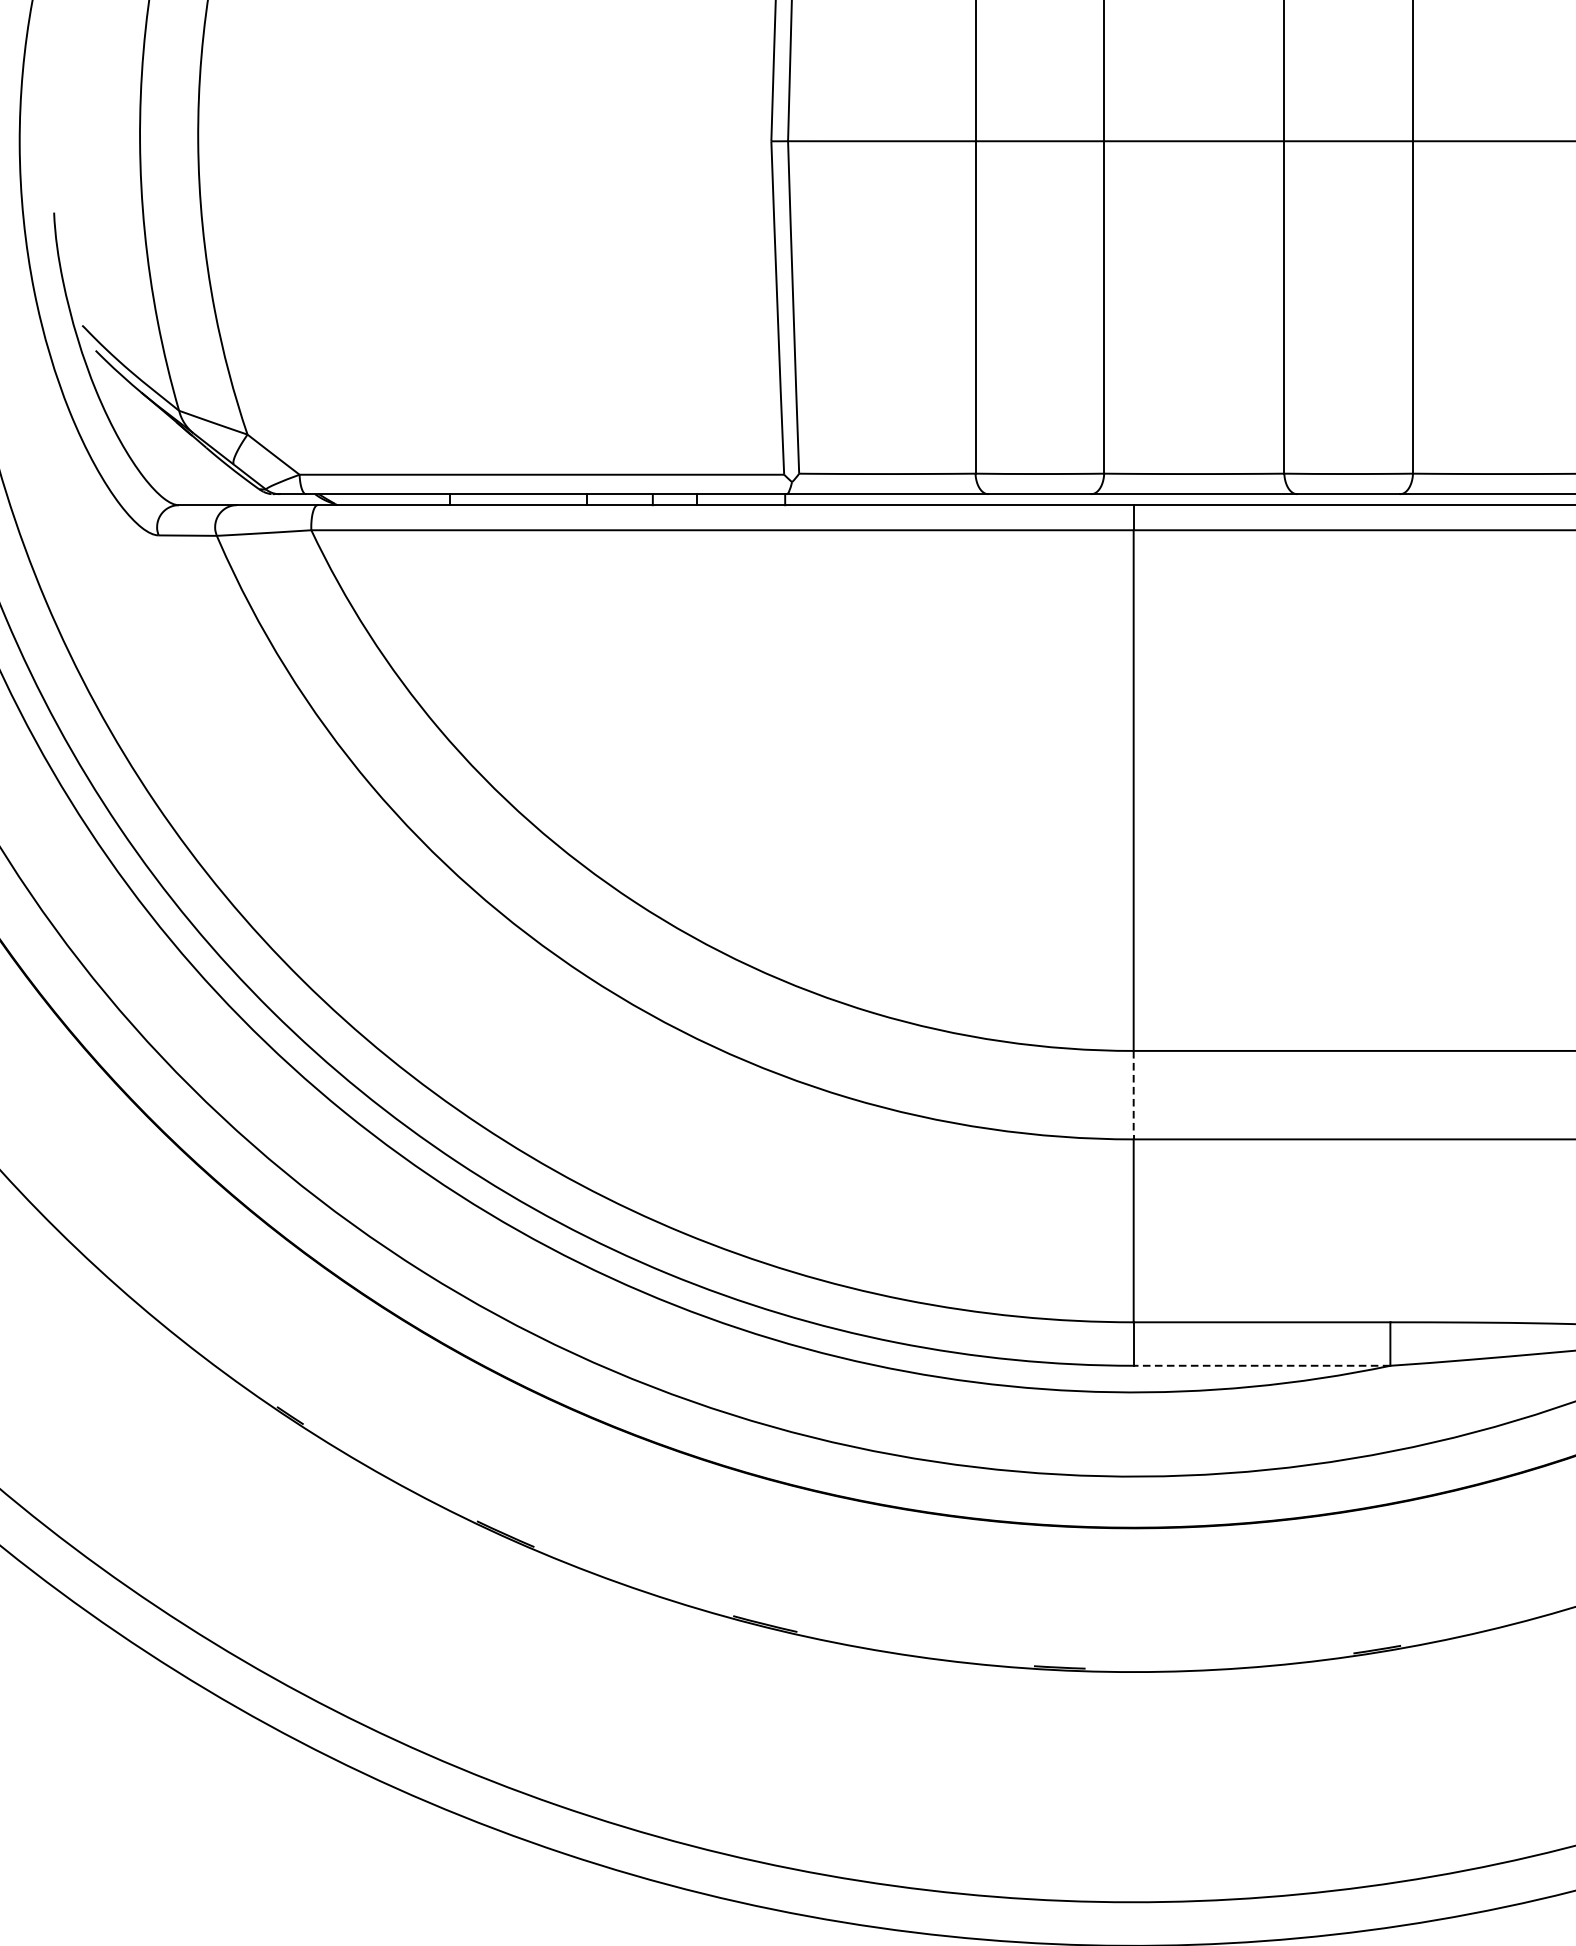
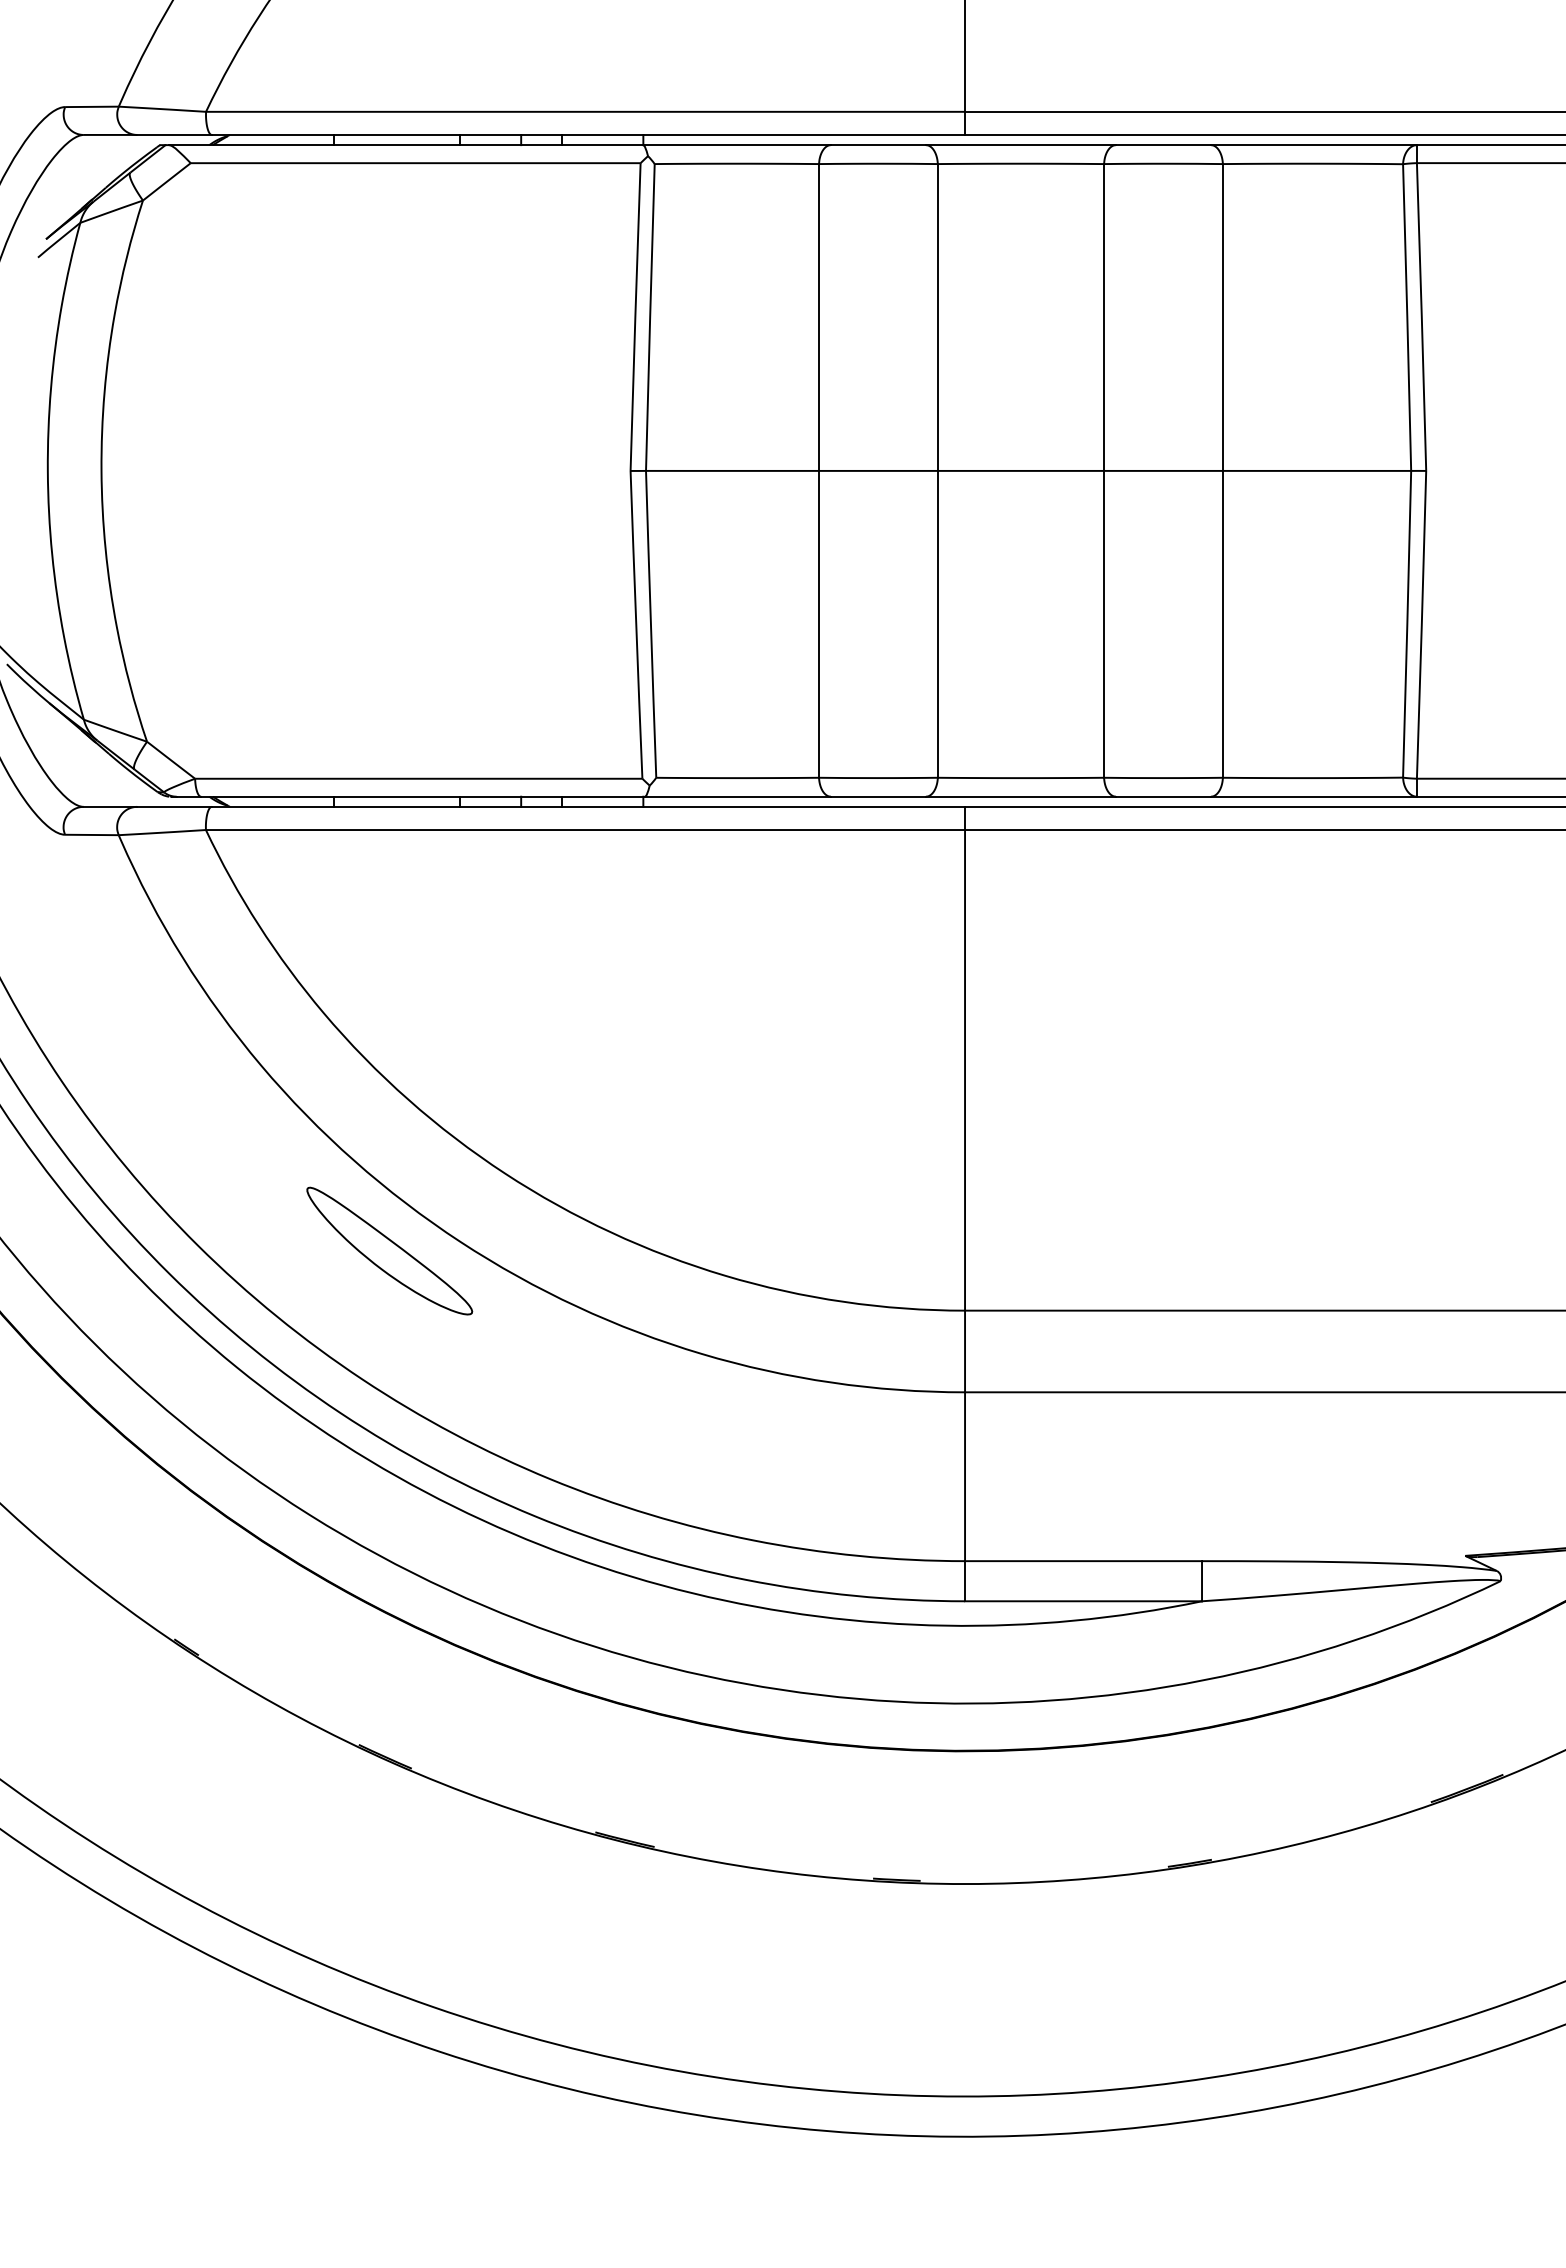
part: (510, 985) -> (389, 1250), added
line: (1134, 1095) -> (965, 1351), dashed -> solid
line: (1261, 1366) -> (1083, 1601), dashed -> solid

